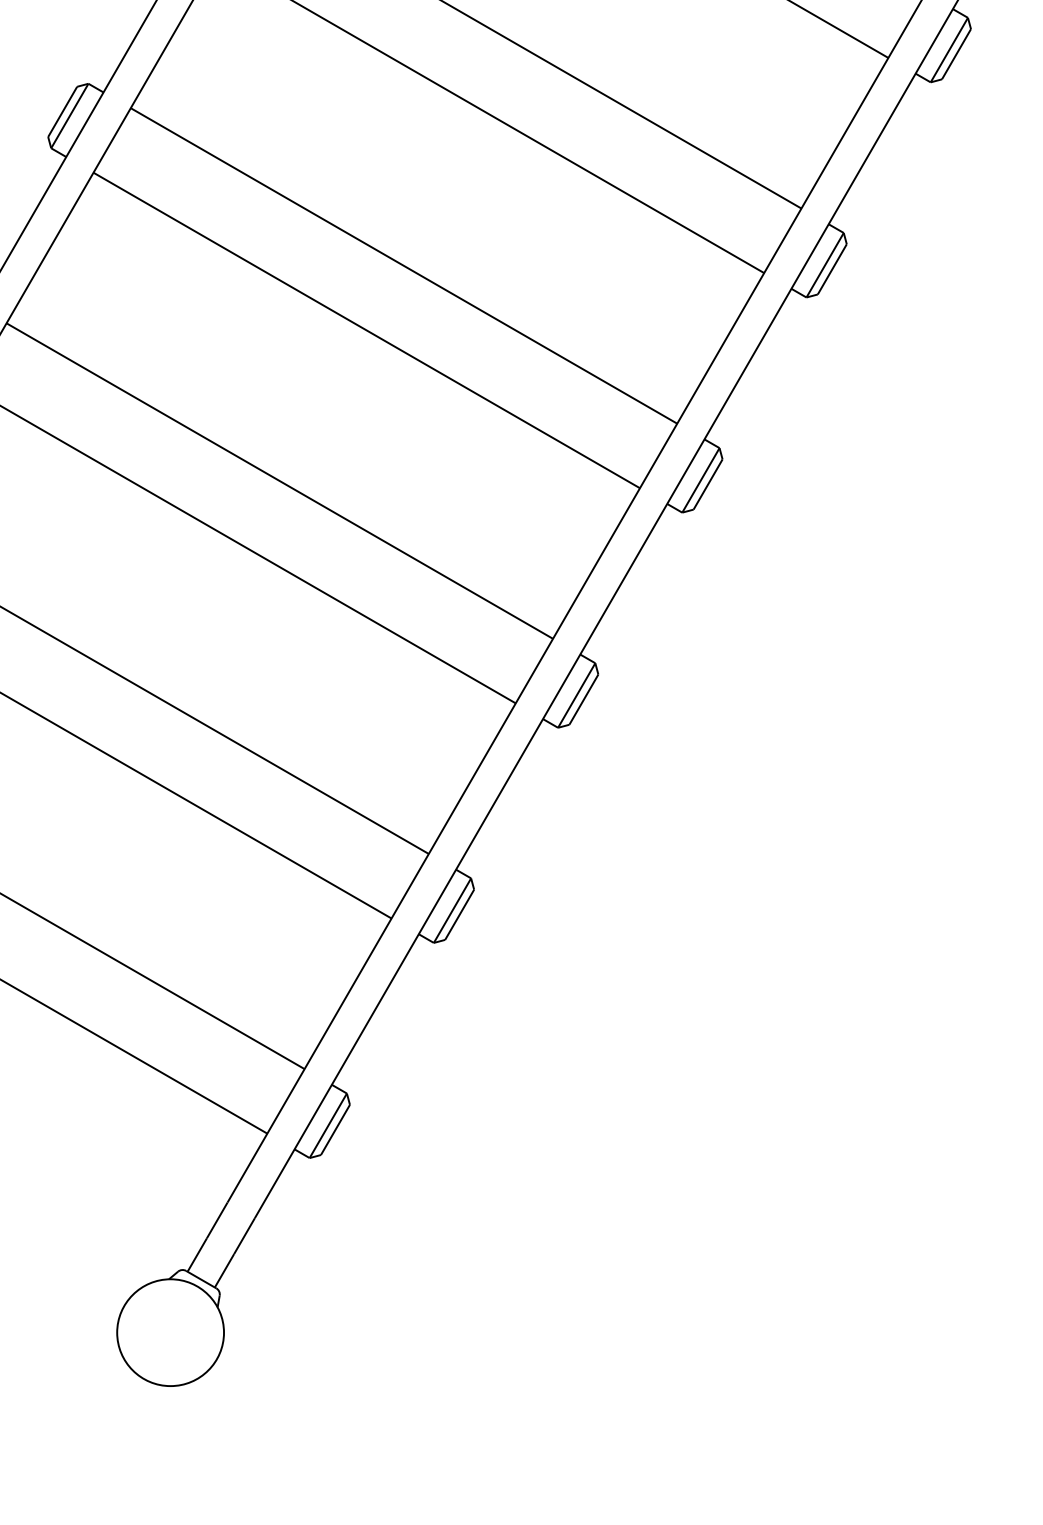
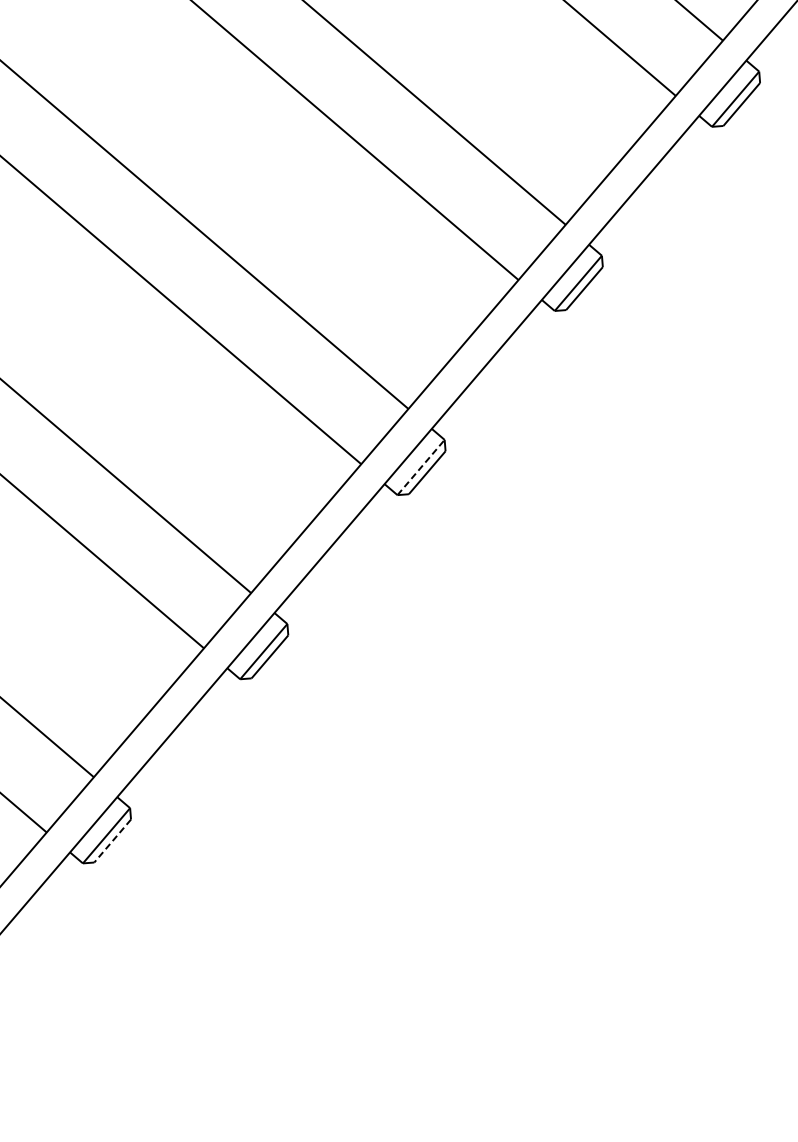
line: (701, 479) -> (421, 466), solid -> dashed
line: (459, 914) -> (112, 840), solid -> dashed

